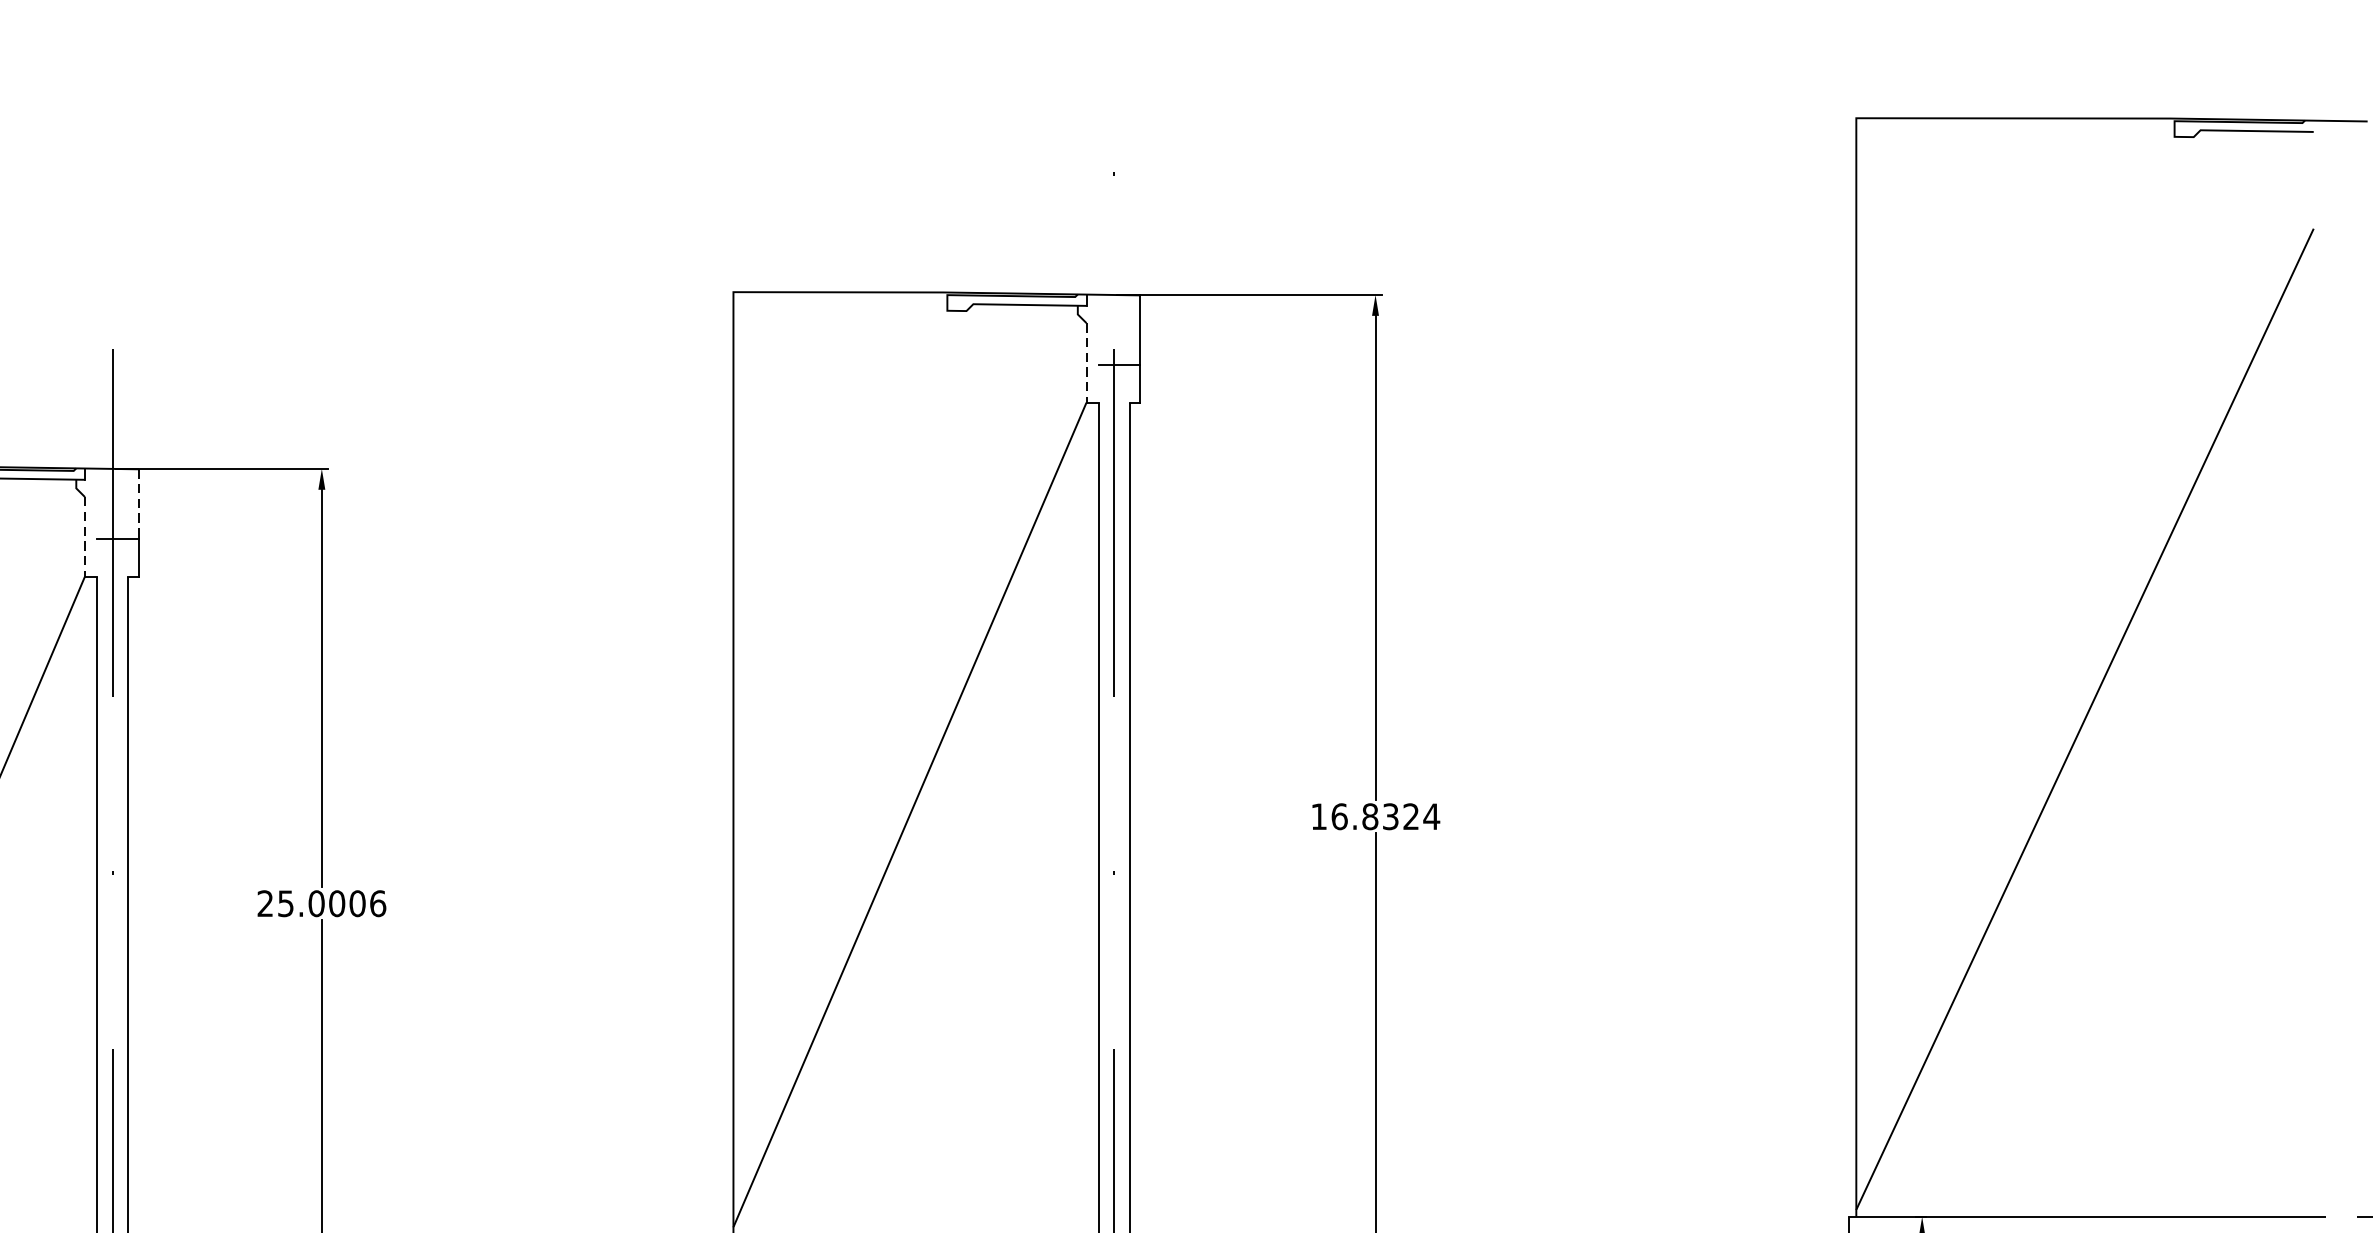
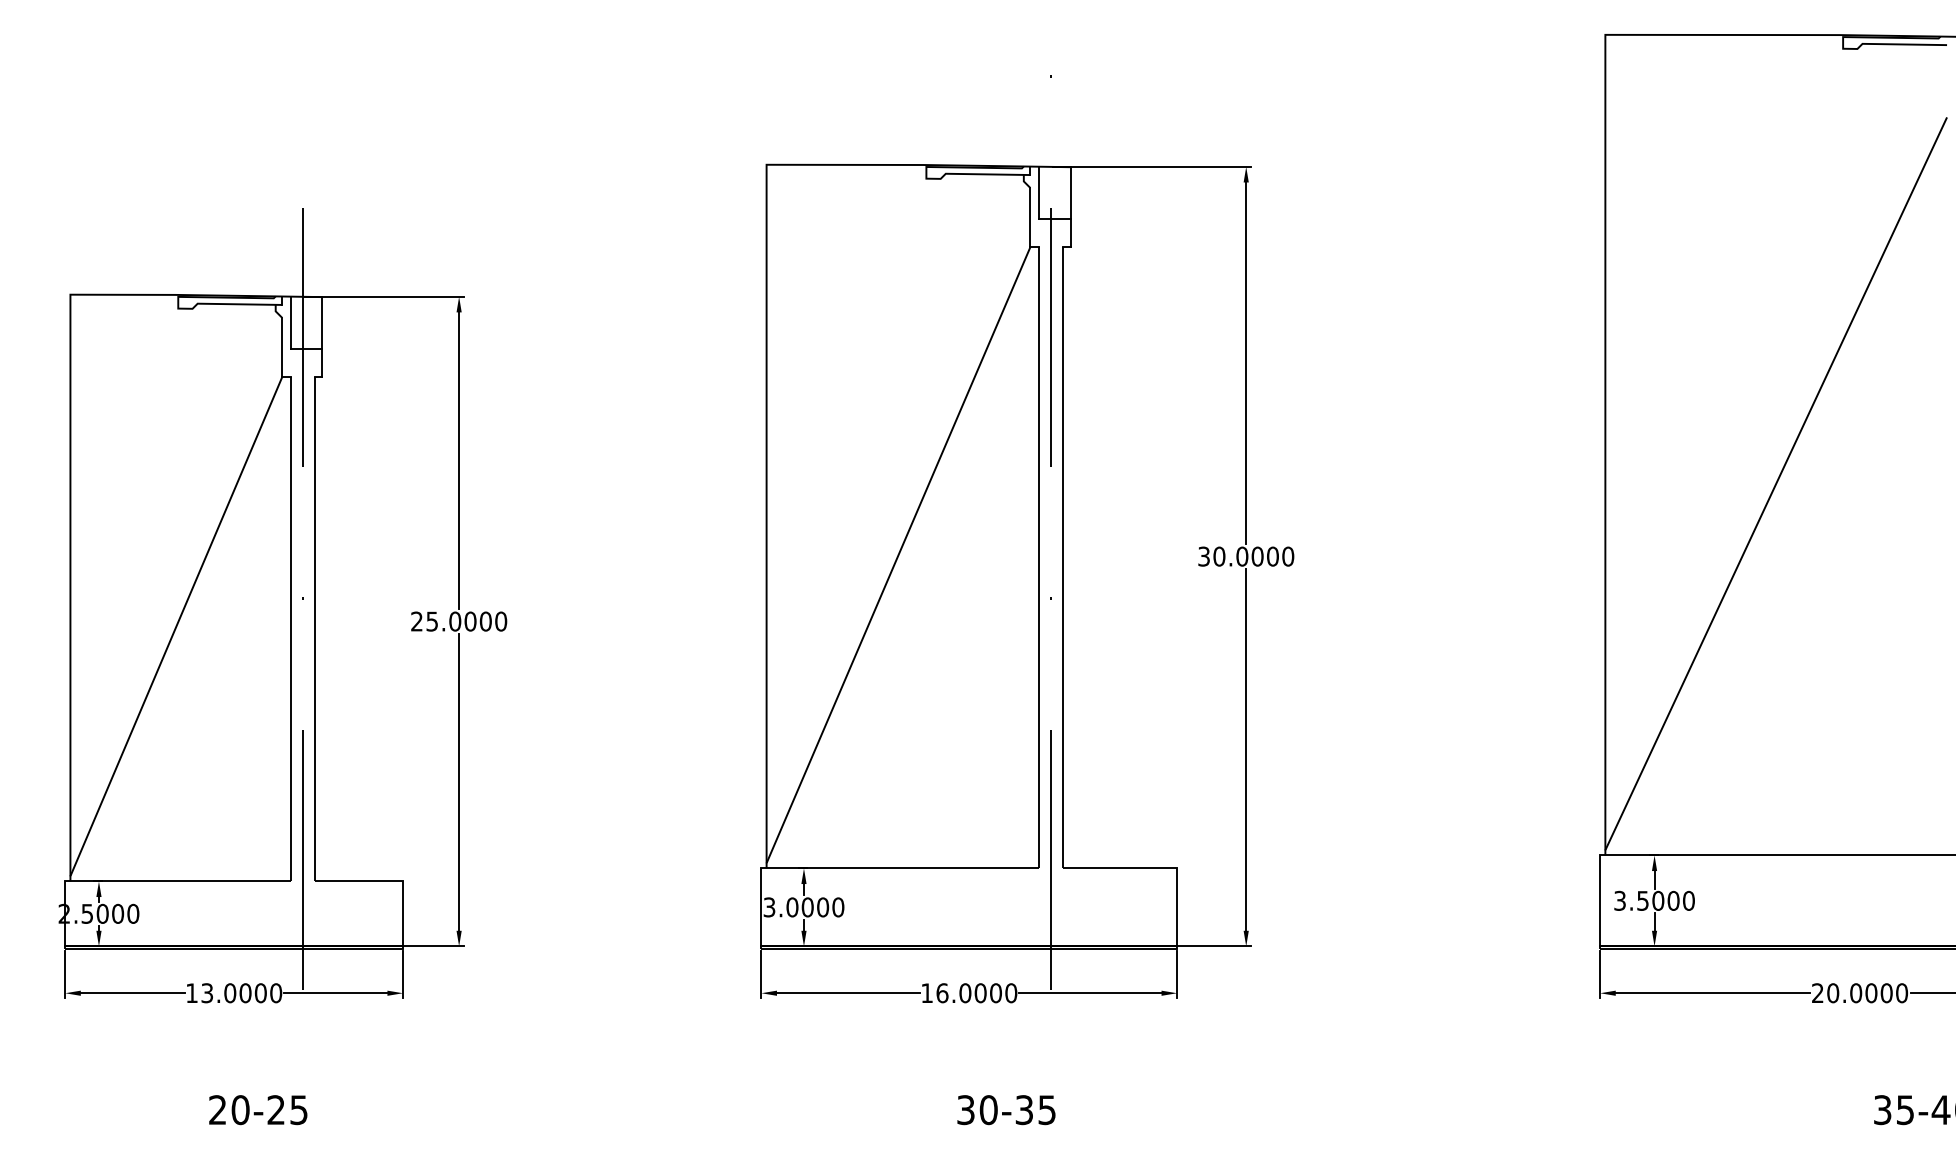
line: (1098, 329) -> (1039, 192), added
line: (1086, 362) -> (1030, 217), dashed -> solid
line: (97, 503) -> (291, 322), added
line: (138, 503) -> (322, 322), dashed -> solid
line: (85, 536) -> (282, 347), dashed -> solid
text: (1375, 816) -> (1246, 556), 16.8324 -> 30.0000
text: (378, 903) -> (501, 621), 25.0006 -> 25.0000

